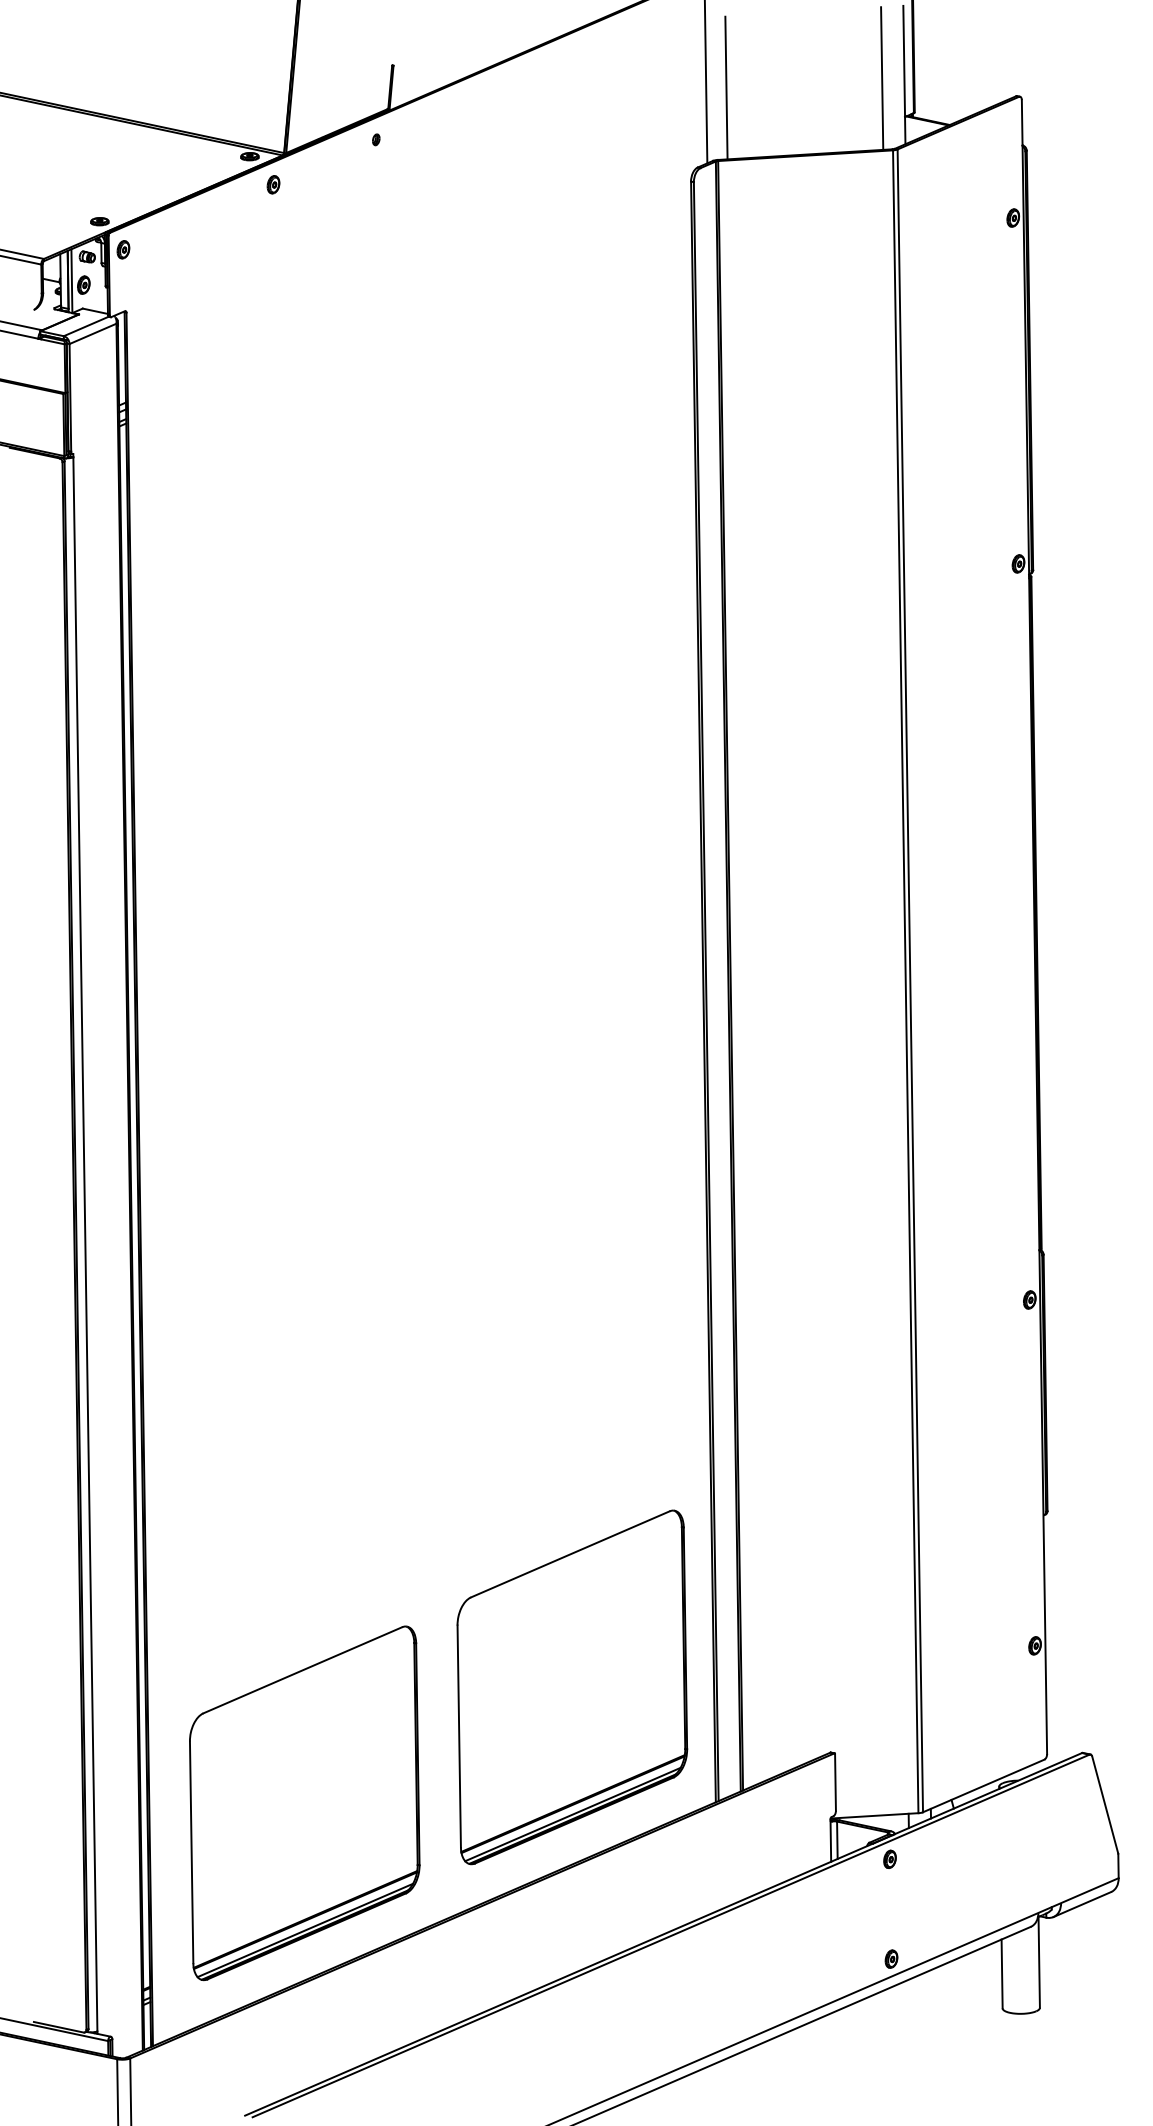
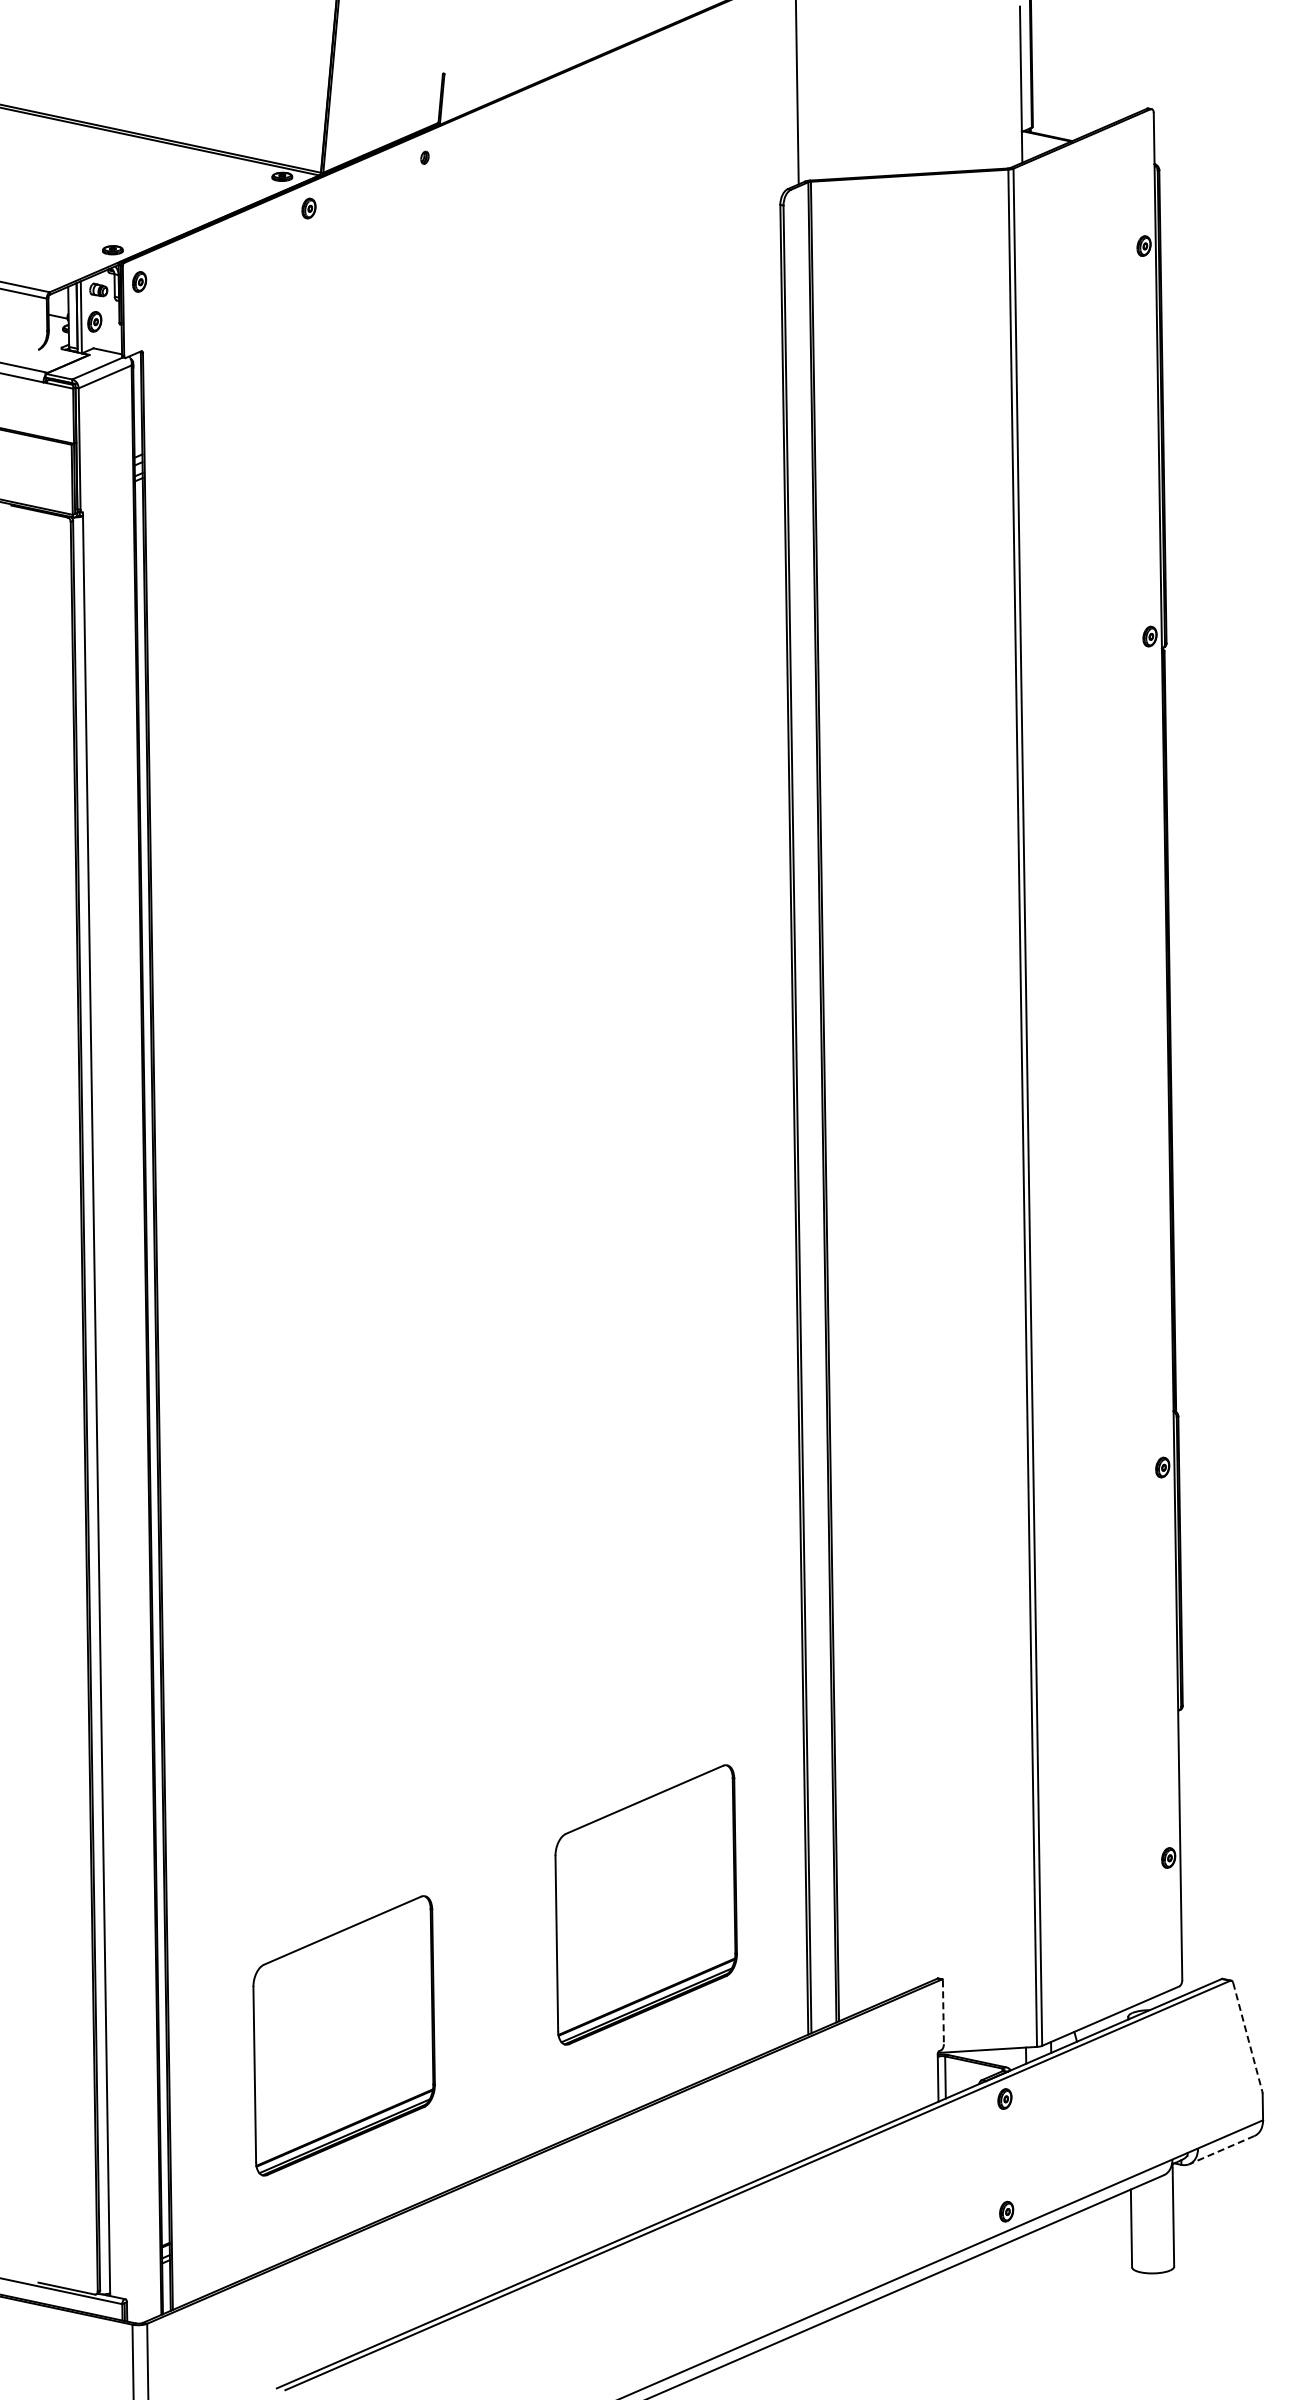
line: (881, 78) -> (995, 88), removed
line: (726, 87) -> (820, 98), removed
part: (571, 1687) -> (645, 1904), size x0.7
line: (835, 1782) -> (943, 2012), solid -> dashed
part: (304, 1803) -> (343, 2035), size x0.7
line: (1104, 1804) -> (1247, 2037), solid -> dashed
line: (1081, 1904) -> (1221, 2150), solid -> dashed

